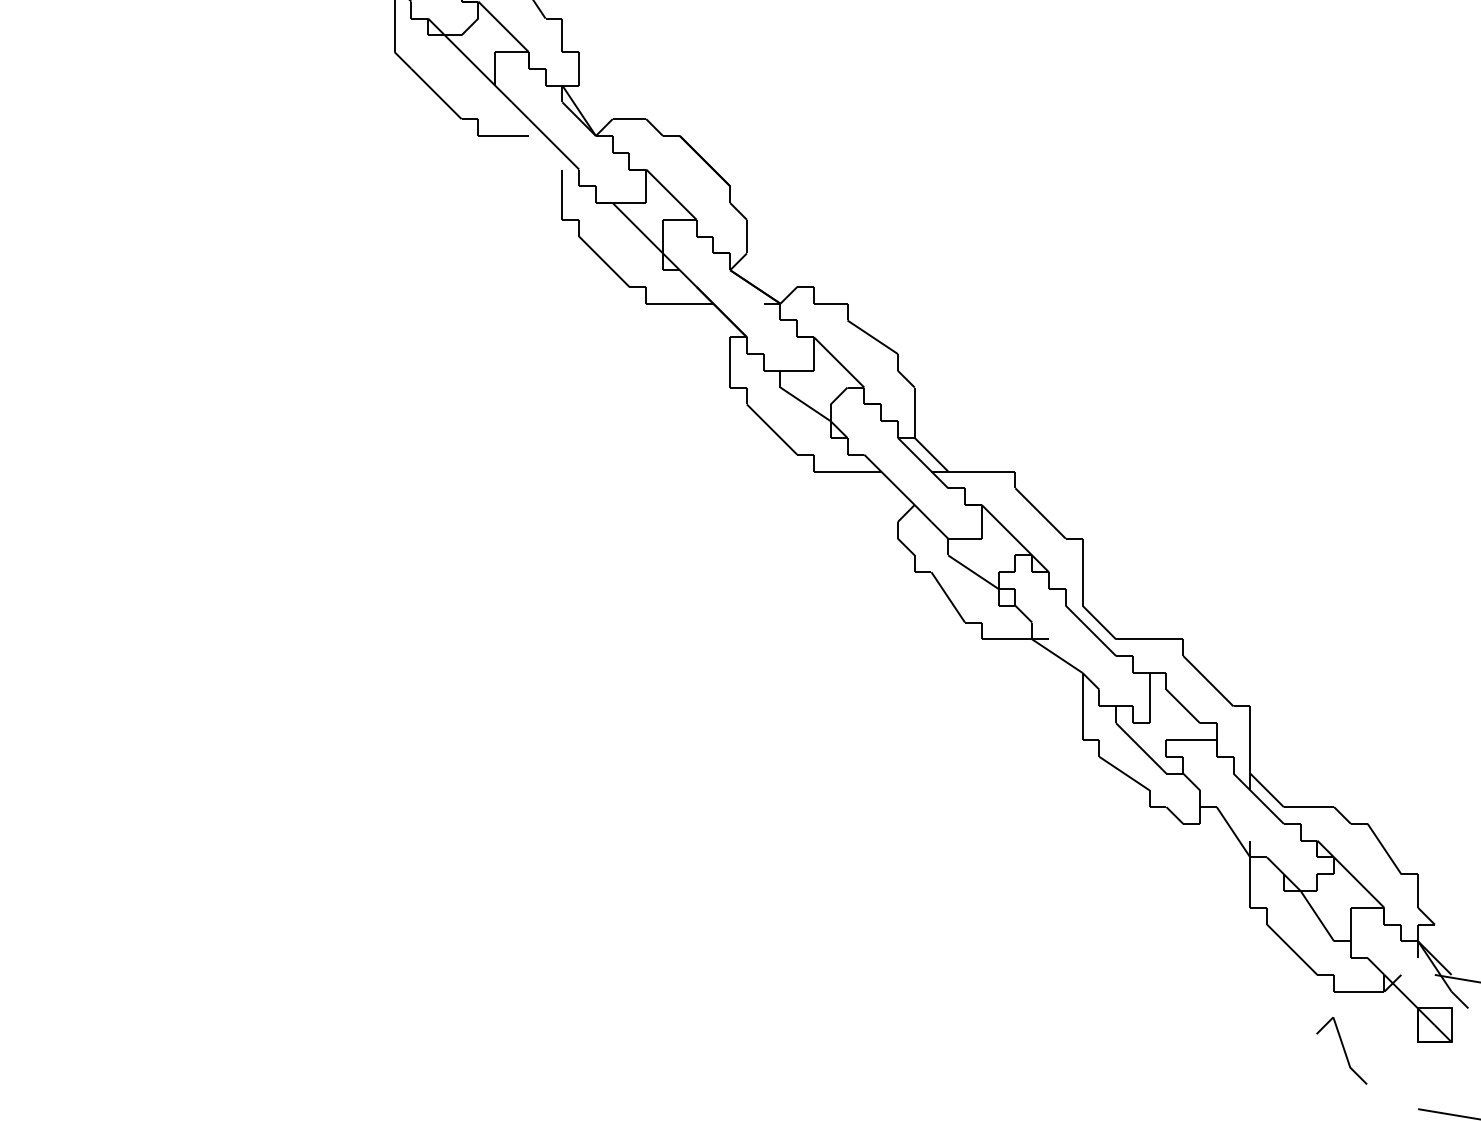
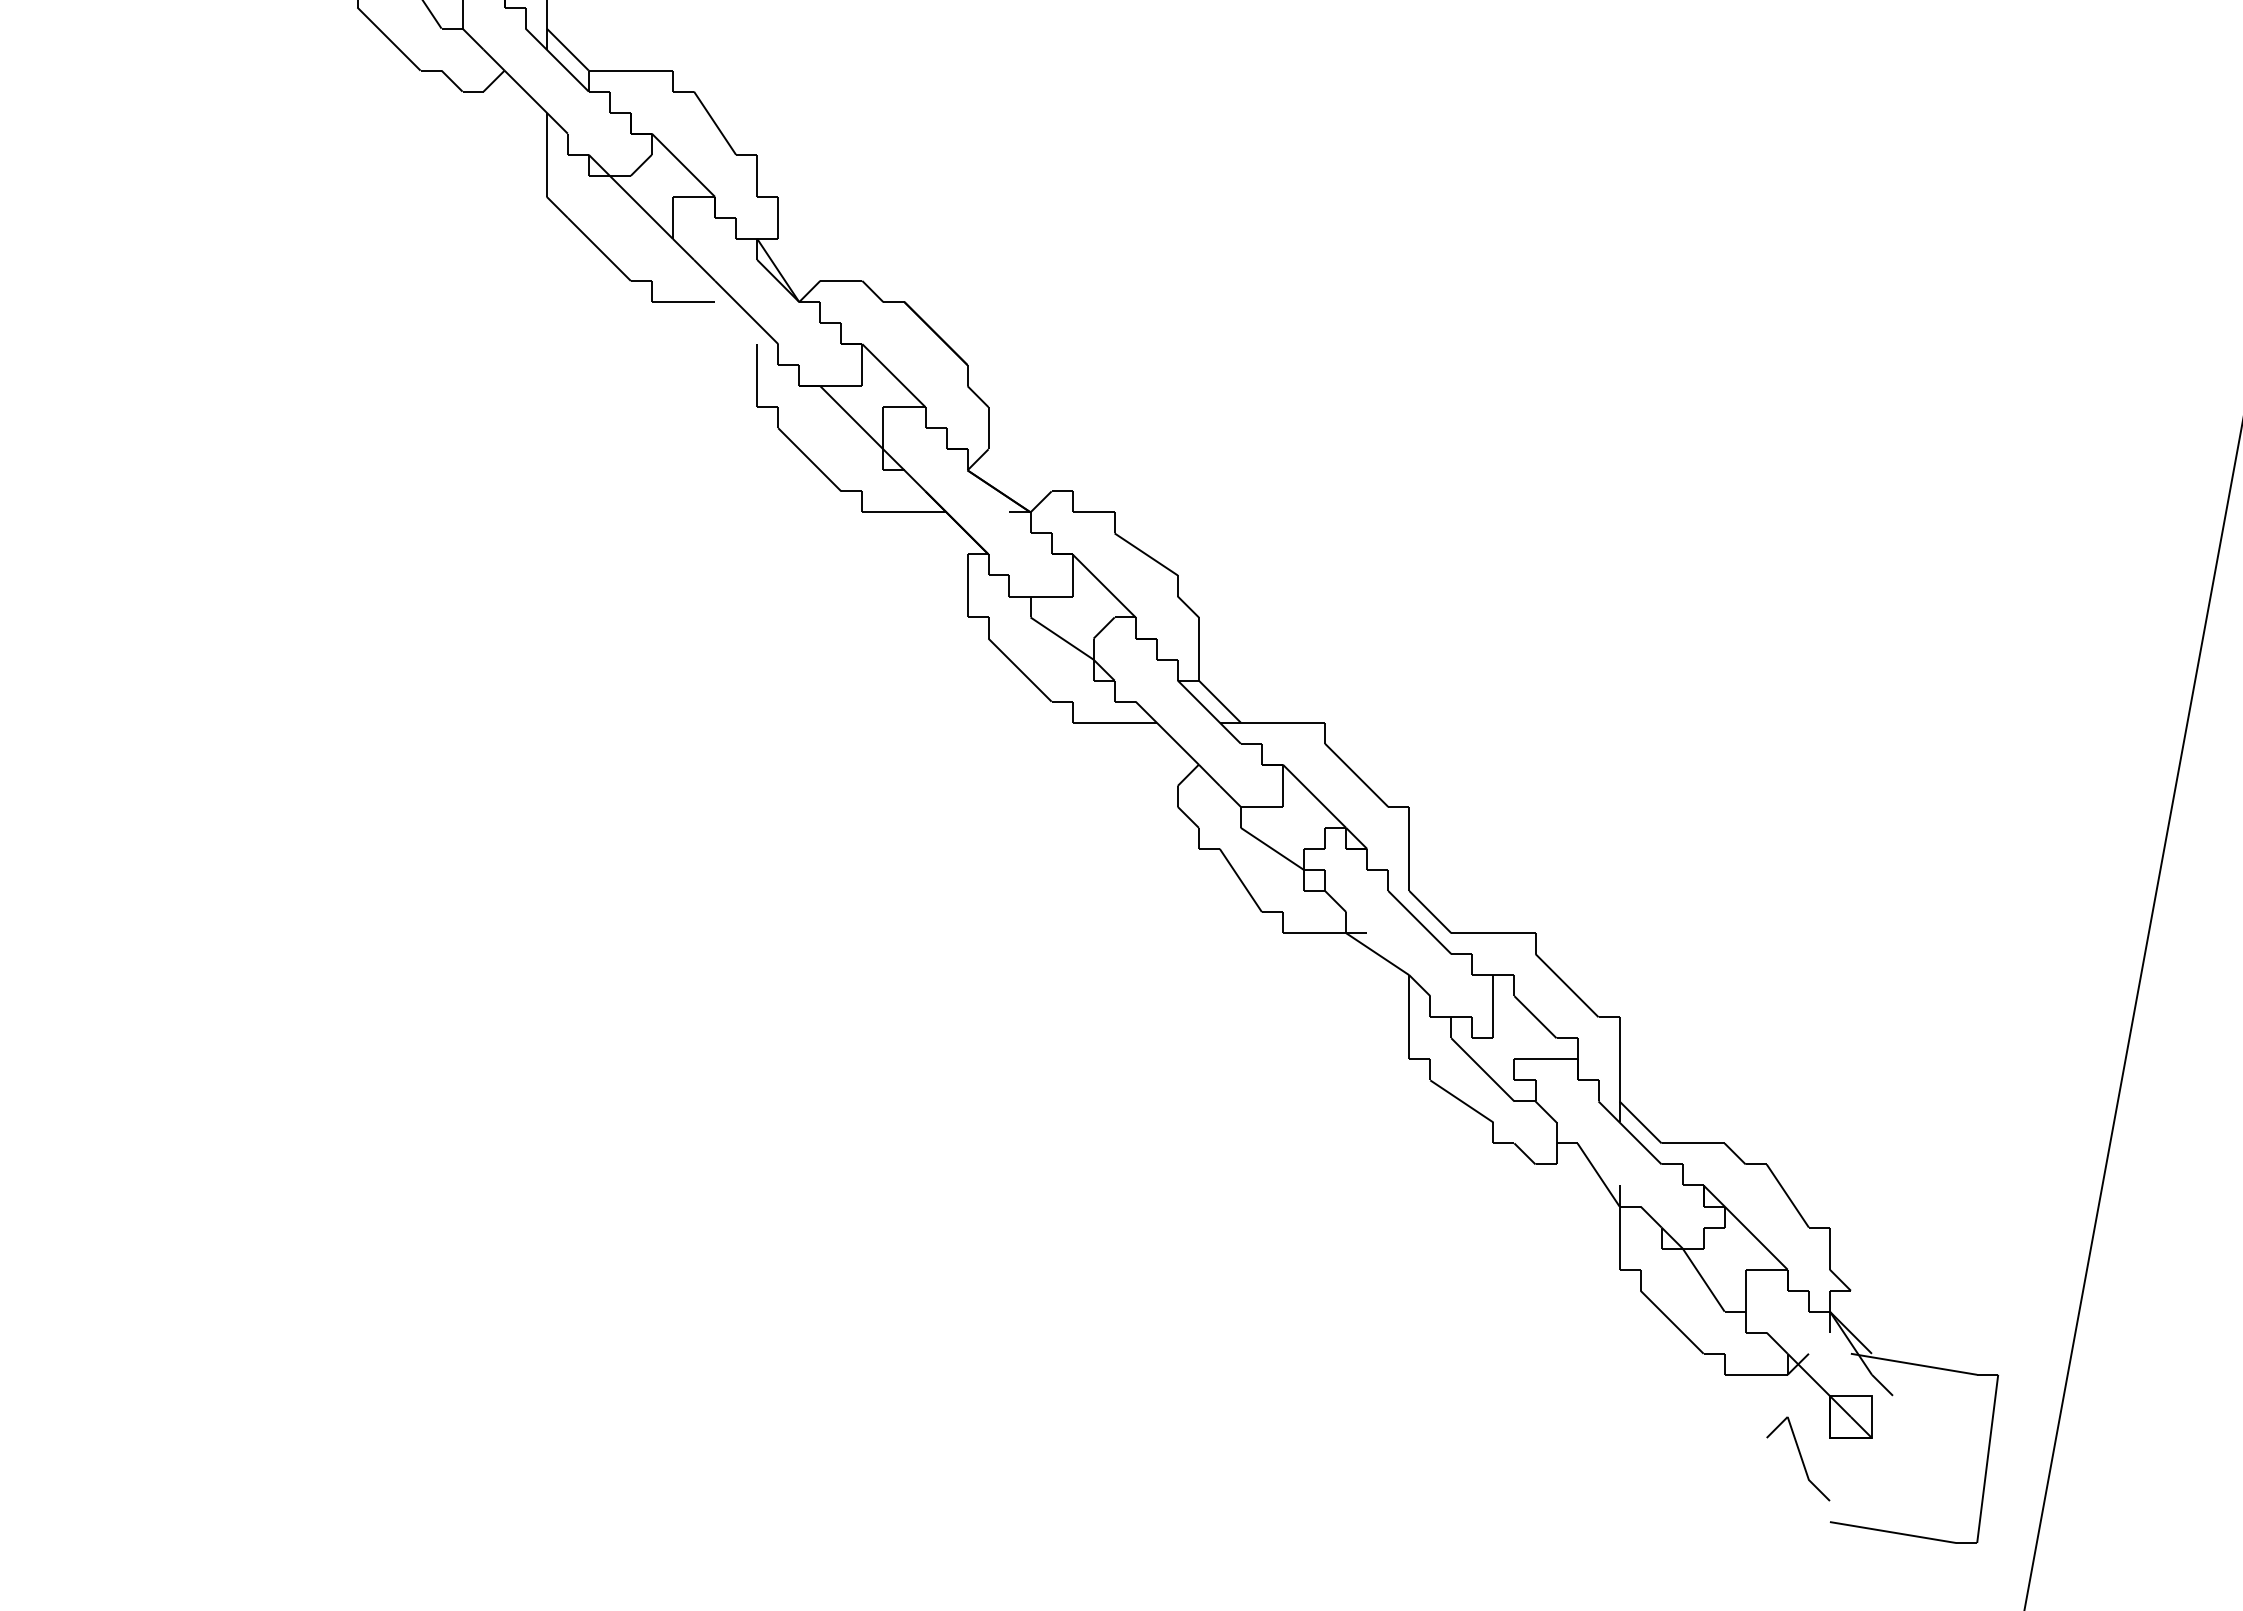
part: (1341, 1050) -> (1798, 1458), moved

